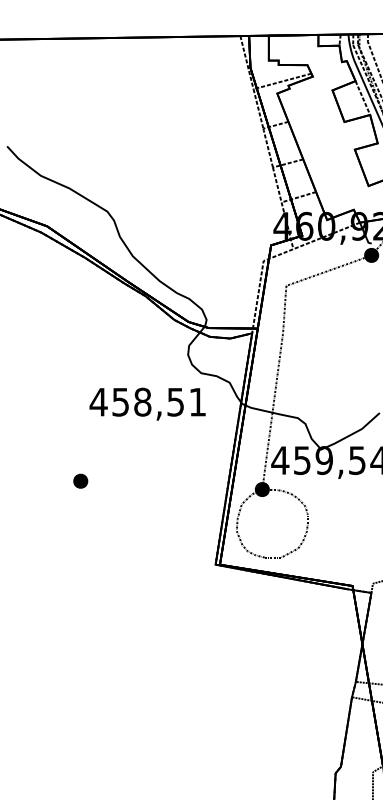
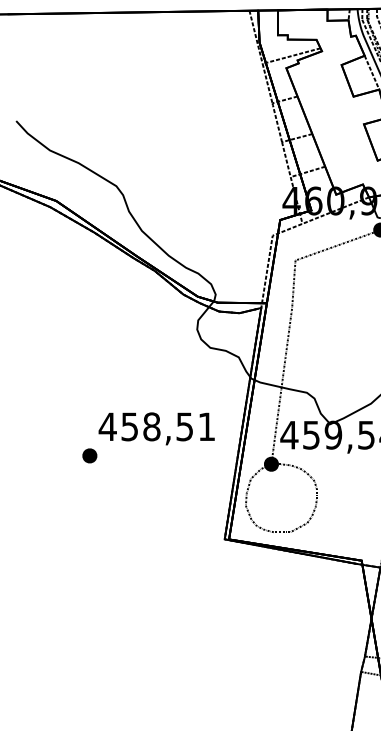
text: (147, 403) -> (156, 428), moved

